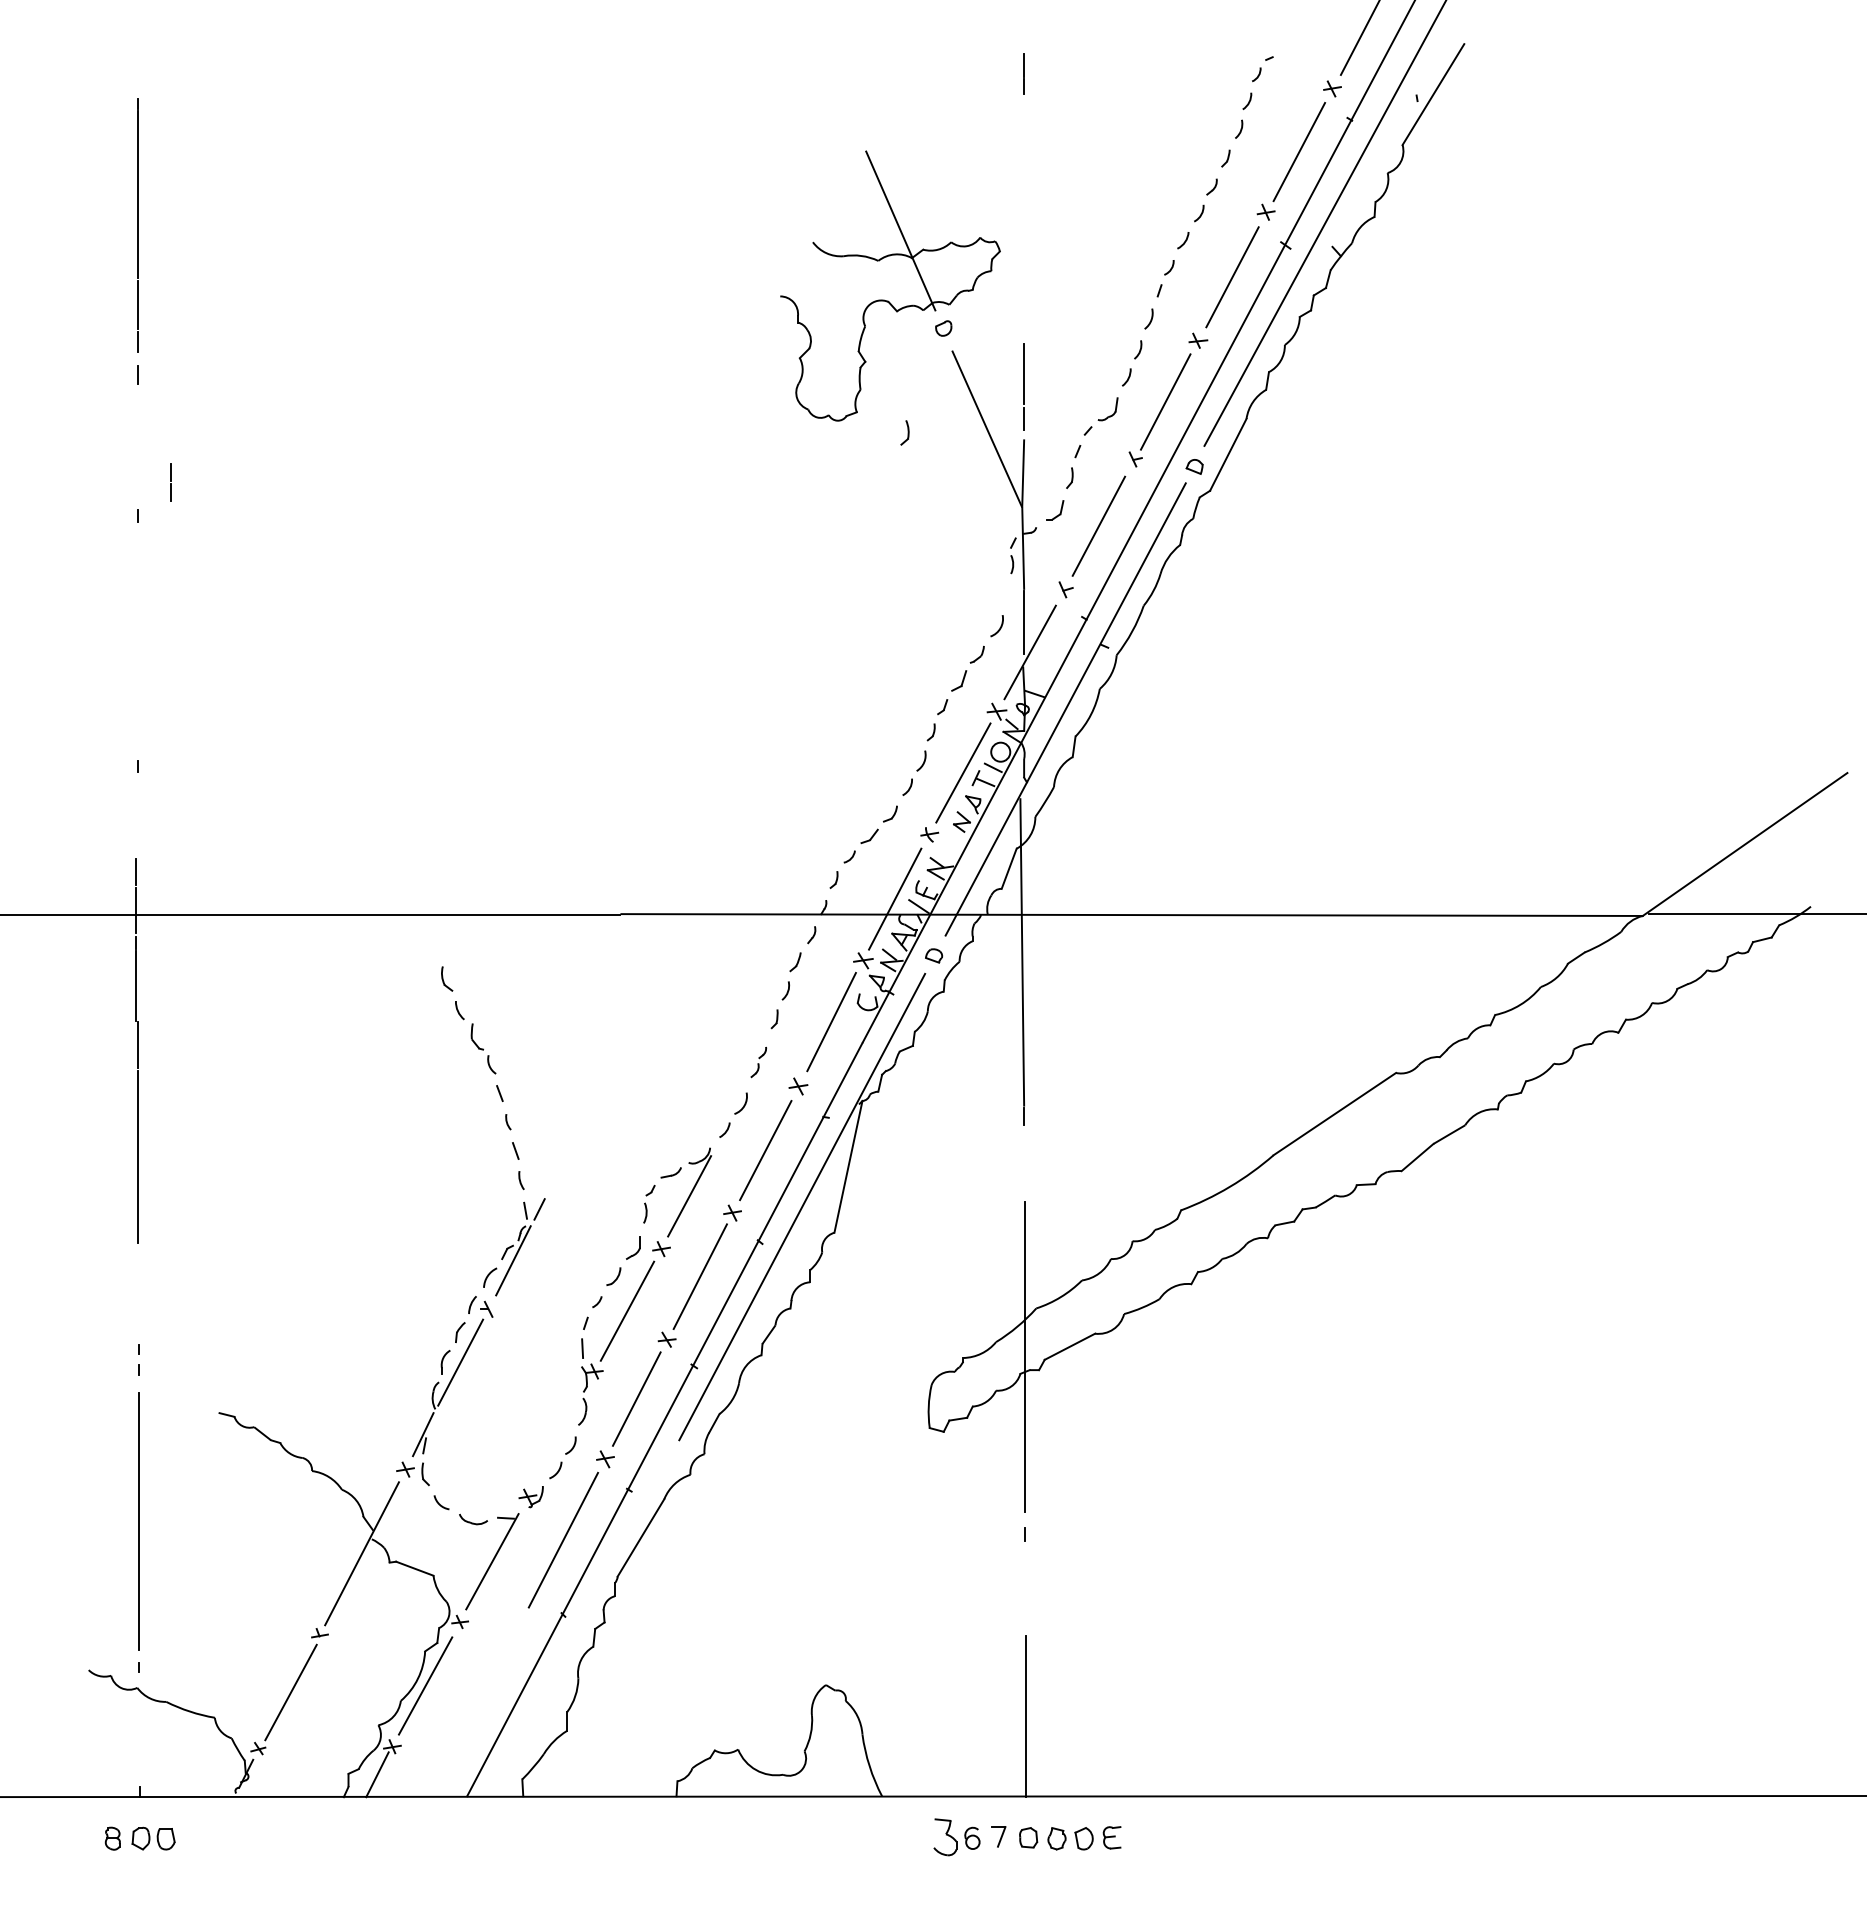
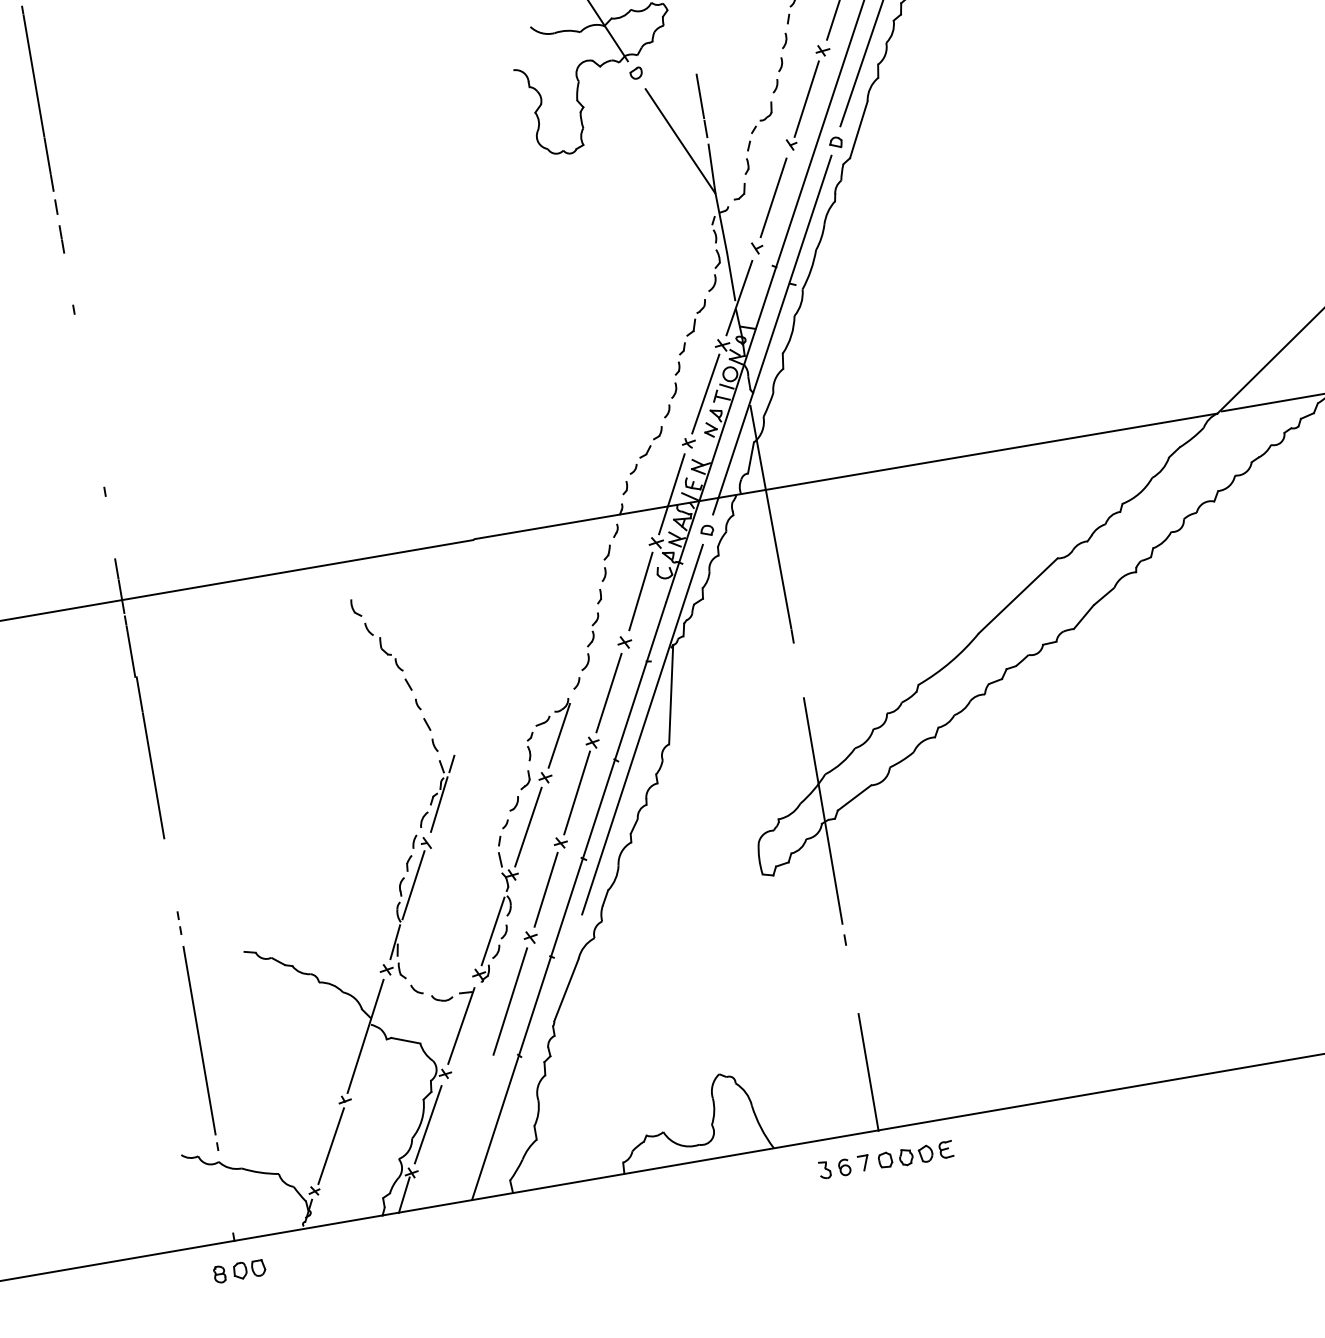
part: (904, 432) -> (716, 258), moved
line: (170, 481) -> (61, 238), moved
part: (758, 1062) -> (592, 629), size x1.43
line: (556, 1442) -> (493, 931), added
part: (944, 1837) -> (824, 1170), size x0.62

